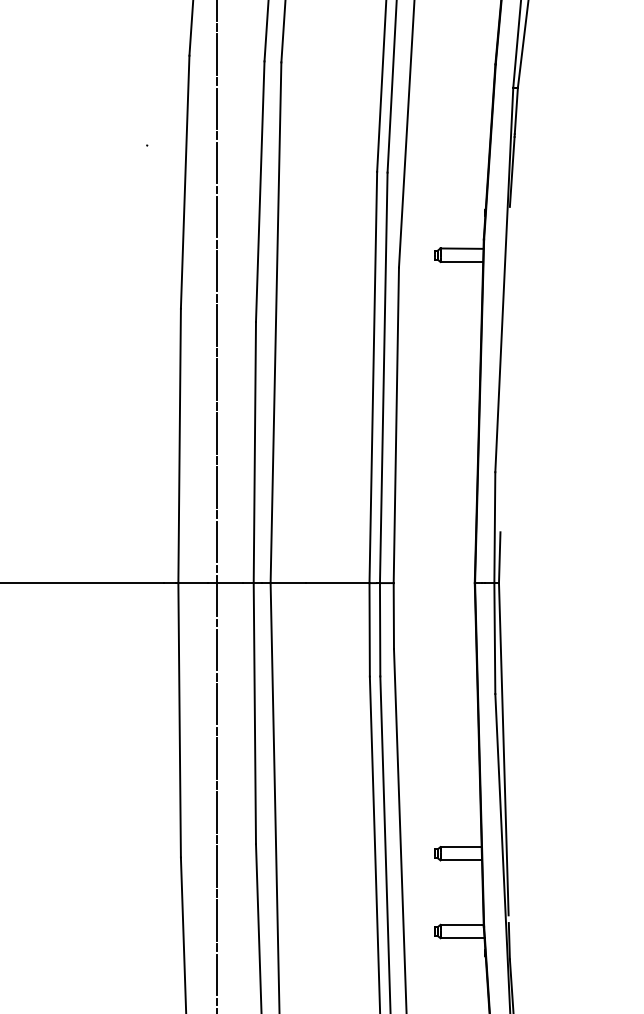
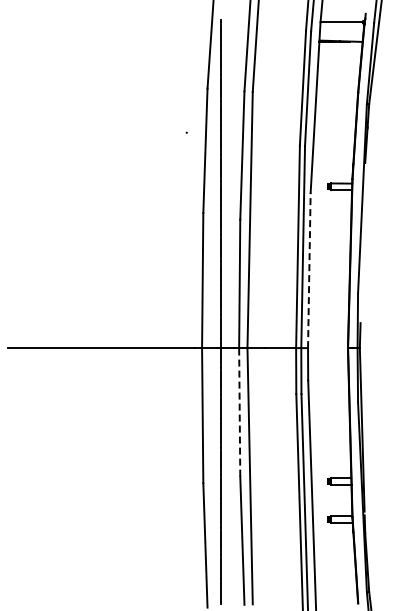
line: (396, 425) -> (309, 270), solid -> dashed
line: (254, 711) -> (239, 411), solid -> dashed

